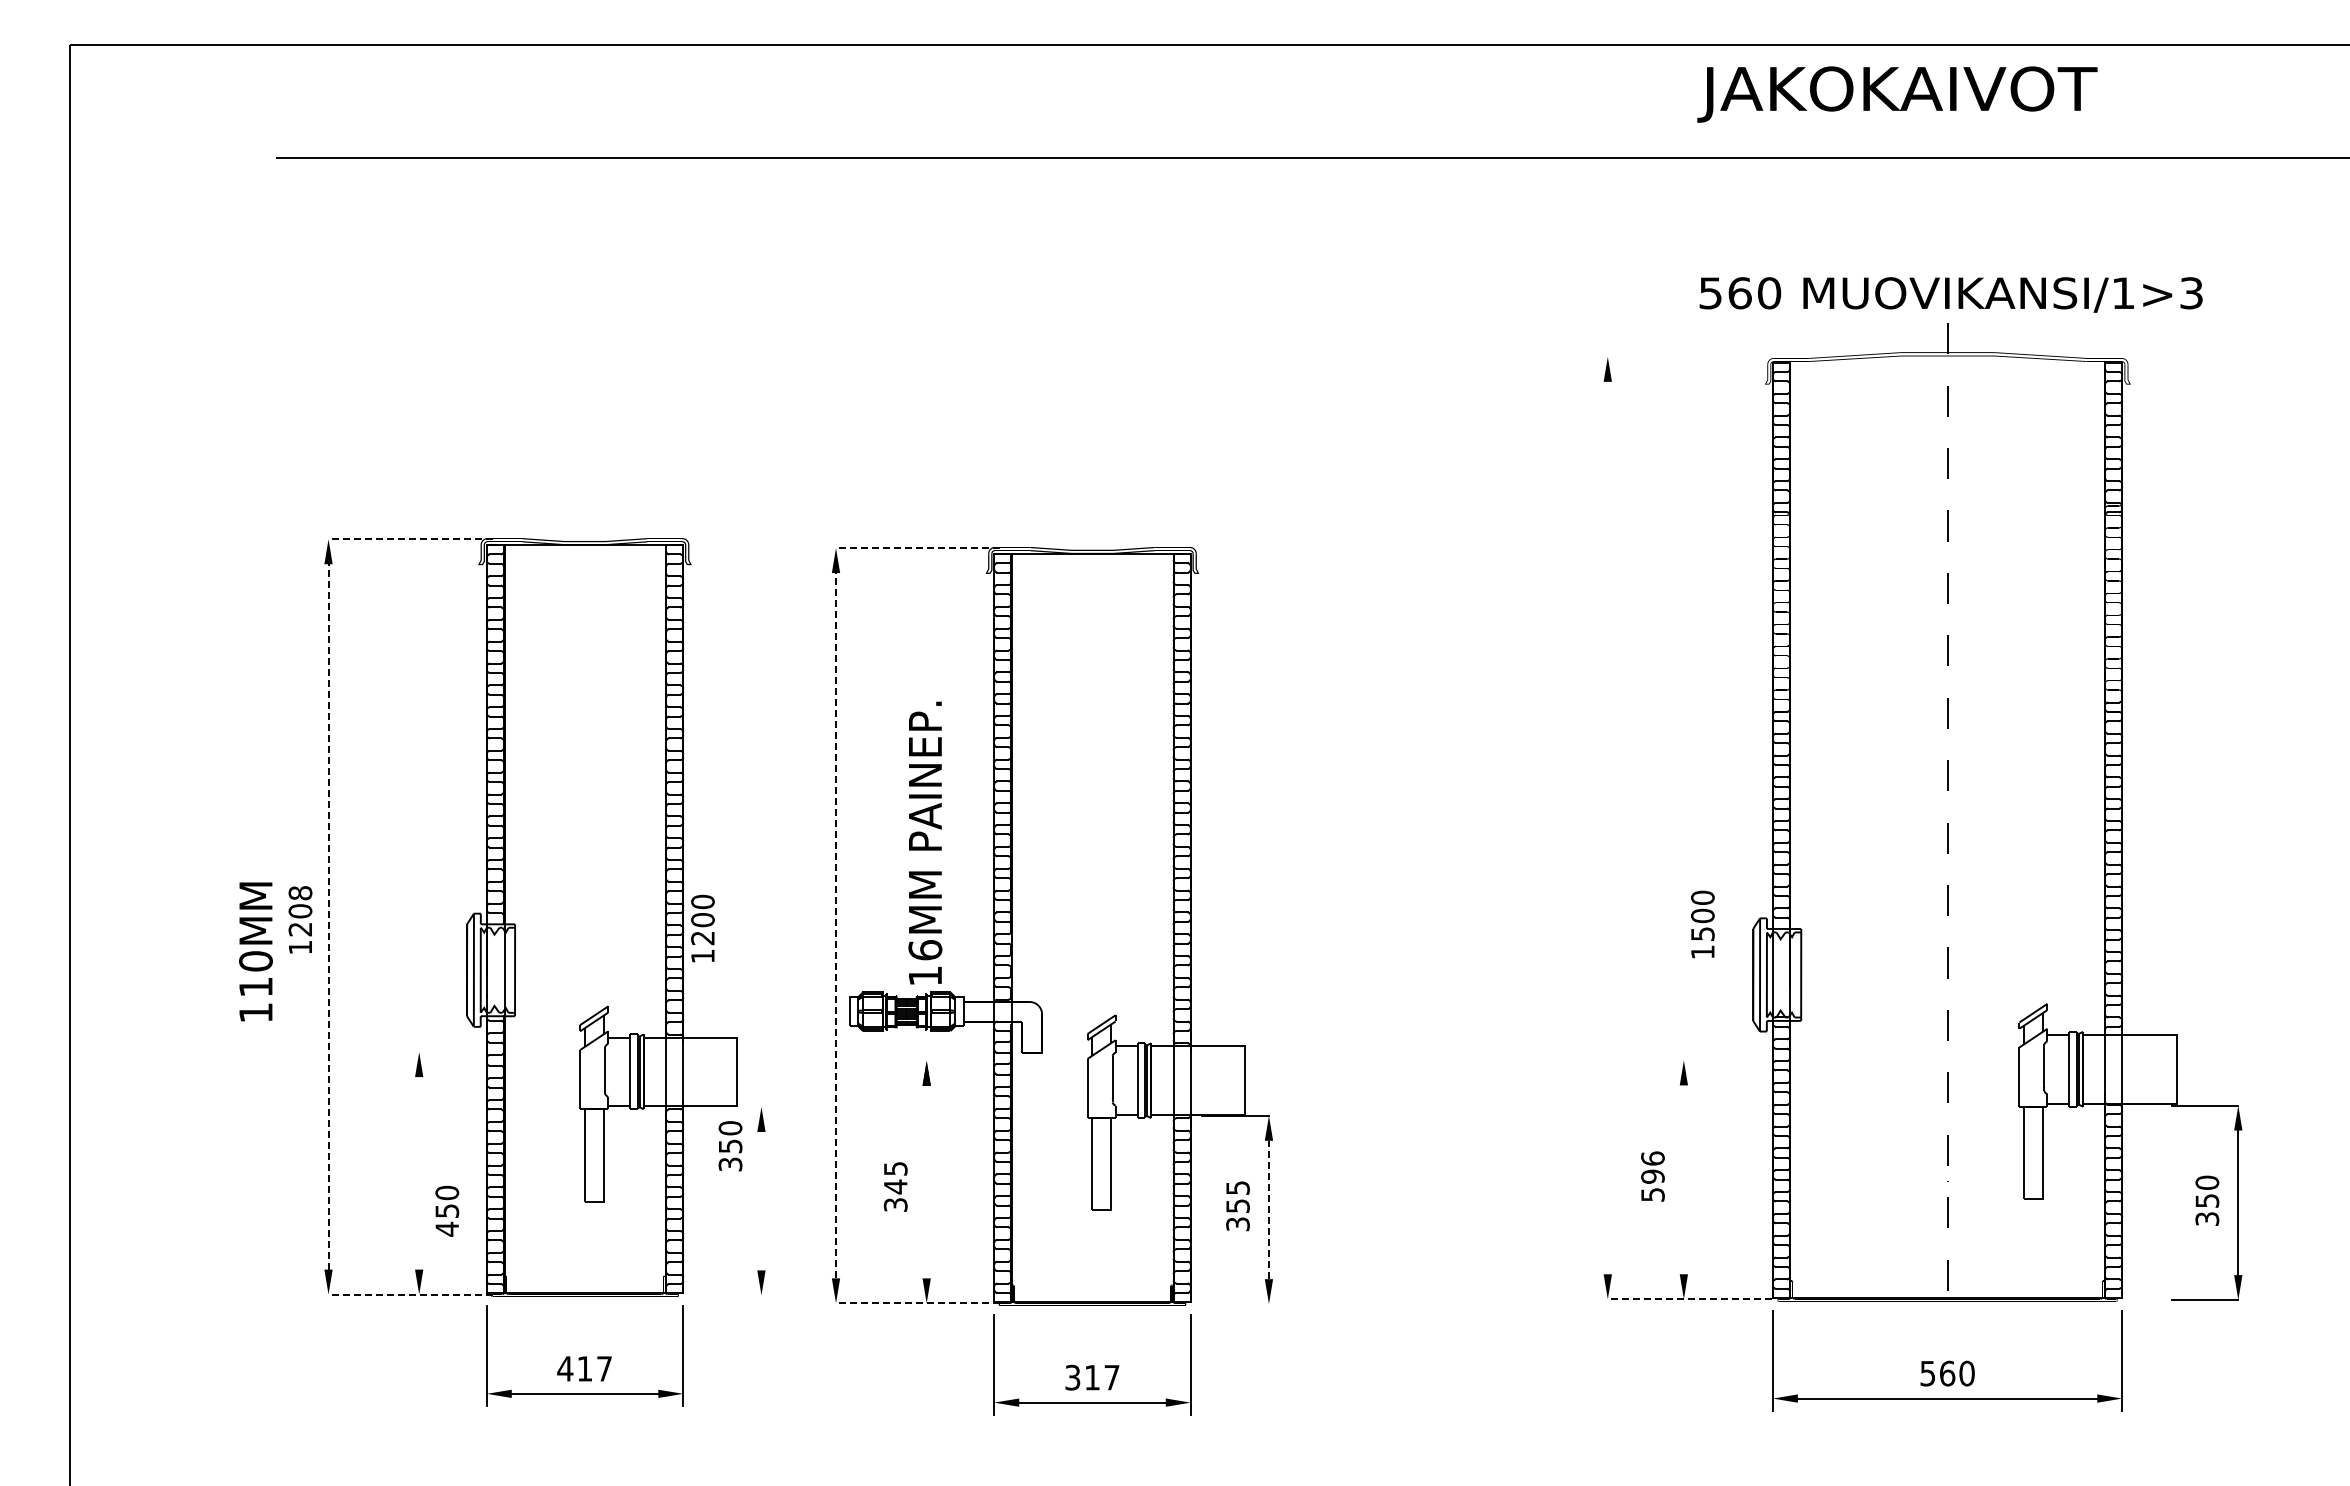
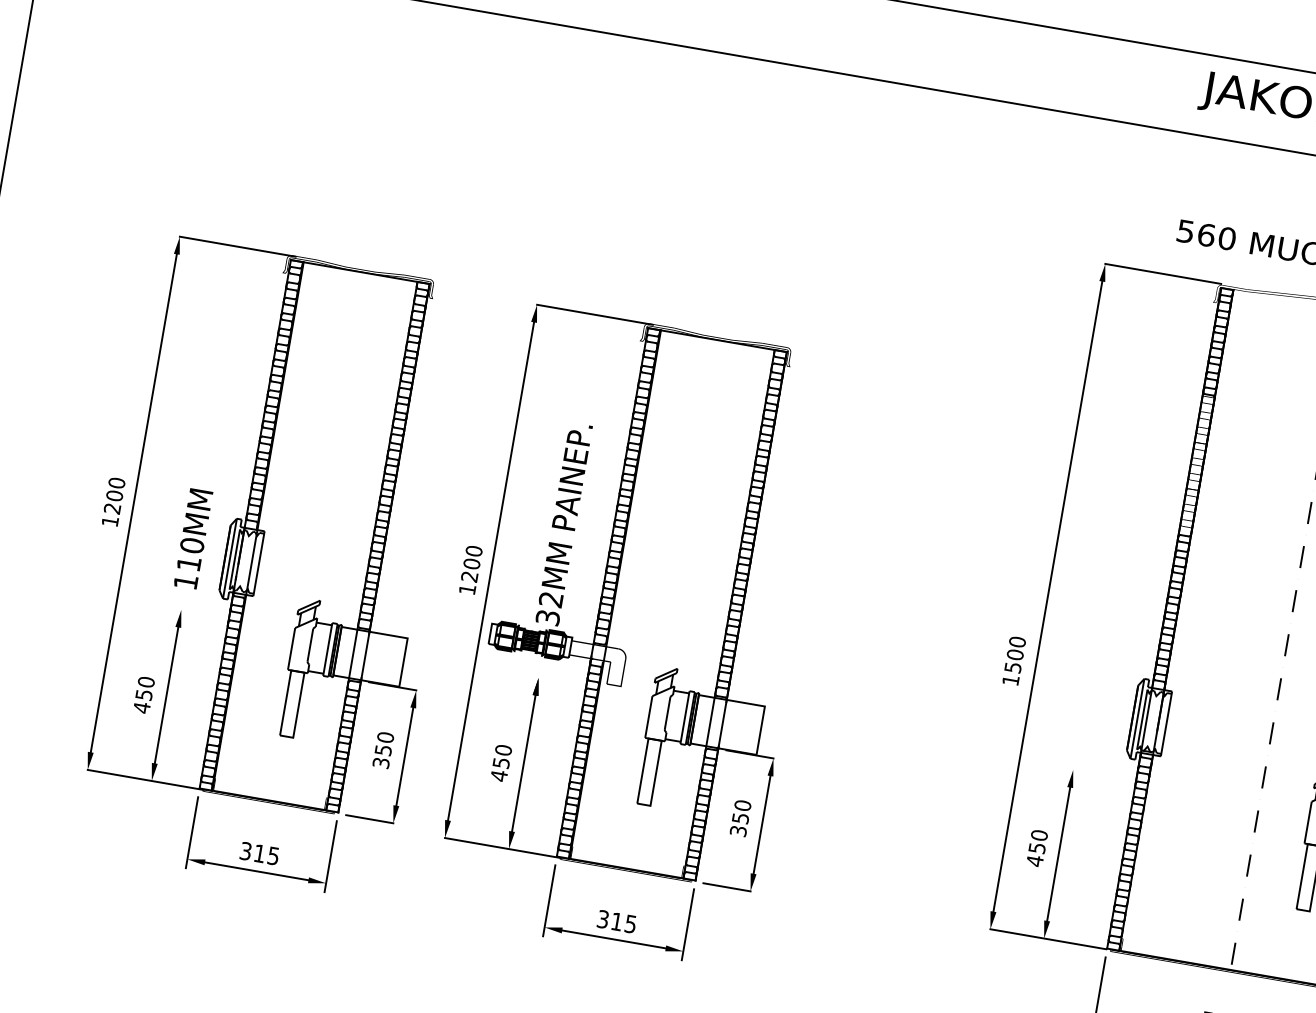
line: (1689, 356) -> (1163, 273), added
line: (410, 539) -> (237, 246), dashed -> solid
line: (918, 548) -> (595, 315), dashed -> solid
line: (1607, 827) -> (1047, 596), added
text: (300, 893) -> (116, 483), 1208 -> 1200
line: (328, 916) -> (133, 503), dashed -> solid
text: (1702, 924) -> (1014, 660), moved
line: (836, 925) -> (491, 571), dashed -> solid
text: (702, 928) -> (470, 569), moved
text: (255, 951) -> (193, 538), moved
text: (925, 962) -> (549, 608), 16MM -> 32MM
line: (727, 1107) -> (392, 686), added
text: (730, 1146) -> (383, 750), moved
line: (419, 1173) -> (166, 695), added
text: (1652, 1176) -> (1036, 848), 596 -> 450
line: (1683, 1179) -> (1058, 853), added
line: (926, 1181) -> (523, 763), added
text: (895, 1186) -> (501, 762), 345 -> 450
text: (1237, 1188) -> (742, 805), 355 -> 350
line: (761, 1201) -> (404, 757), added
line: (1268, 1209) -> (761, 824), dashed -> solid
text: (447, 1210) -> (144, 694), moved
line: (410, 1294) -> (145, 779), dashed -> solid
line: (727, 1295) -> (369, 819), added
line: (1689, 1299) -> (1048, 939), dashed -> solid
line: (918, 1303) -> (503, 848), dashed -> solid
line: (1235, 1304) -> (726, 887), added
text: (584, 1368) -> (259, 853), 417 -> 315
text: (1111, 1377) -> (630, 923), 317 -> 315

